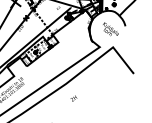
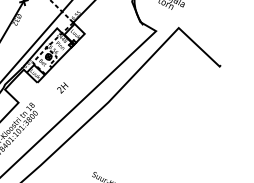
text: (73, 98) -> (61, 87), moved

